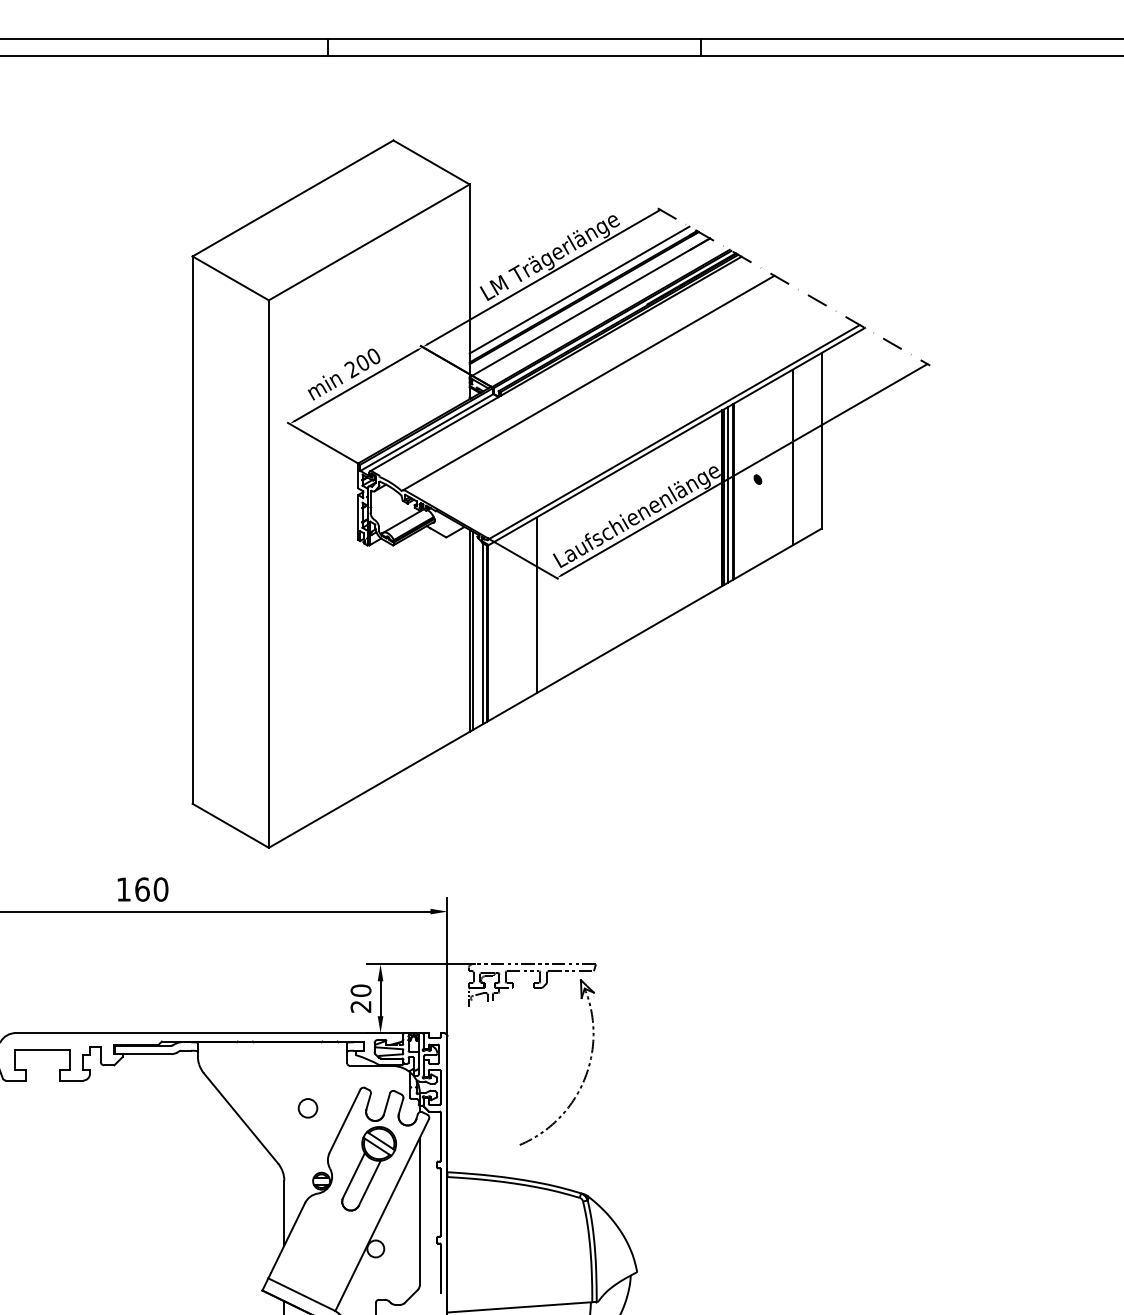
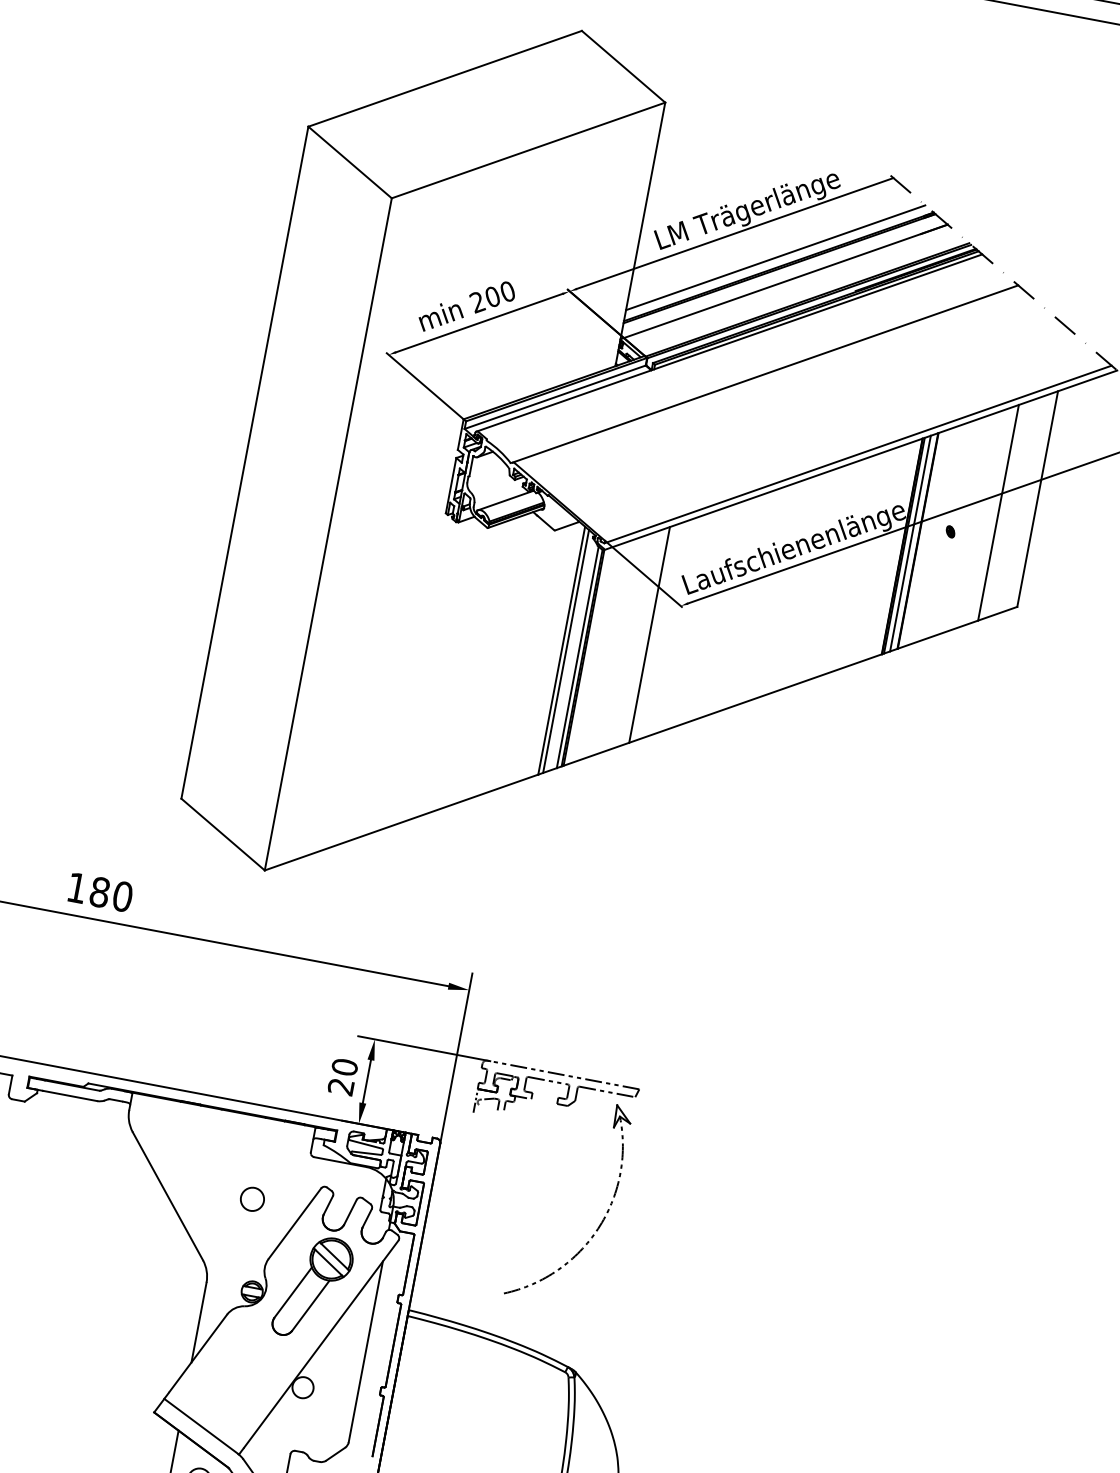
text: (142, 889) -> (100, 892), 160 -> 180

